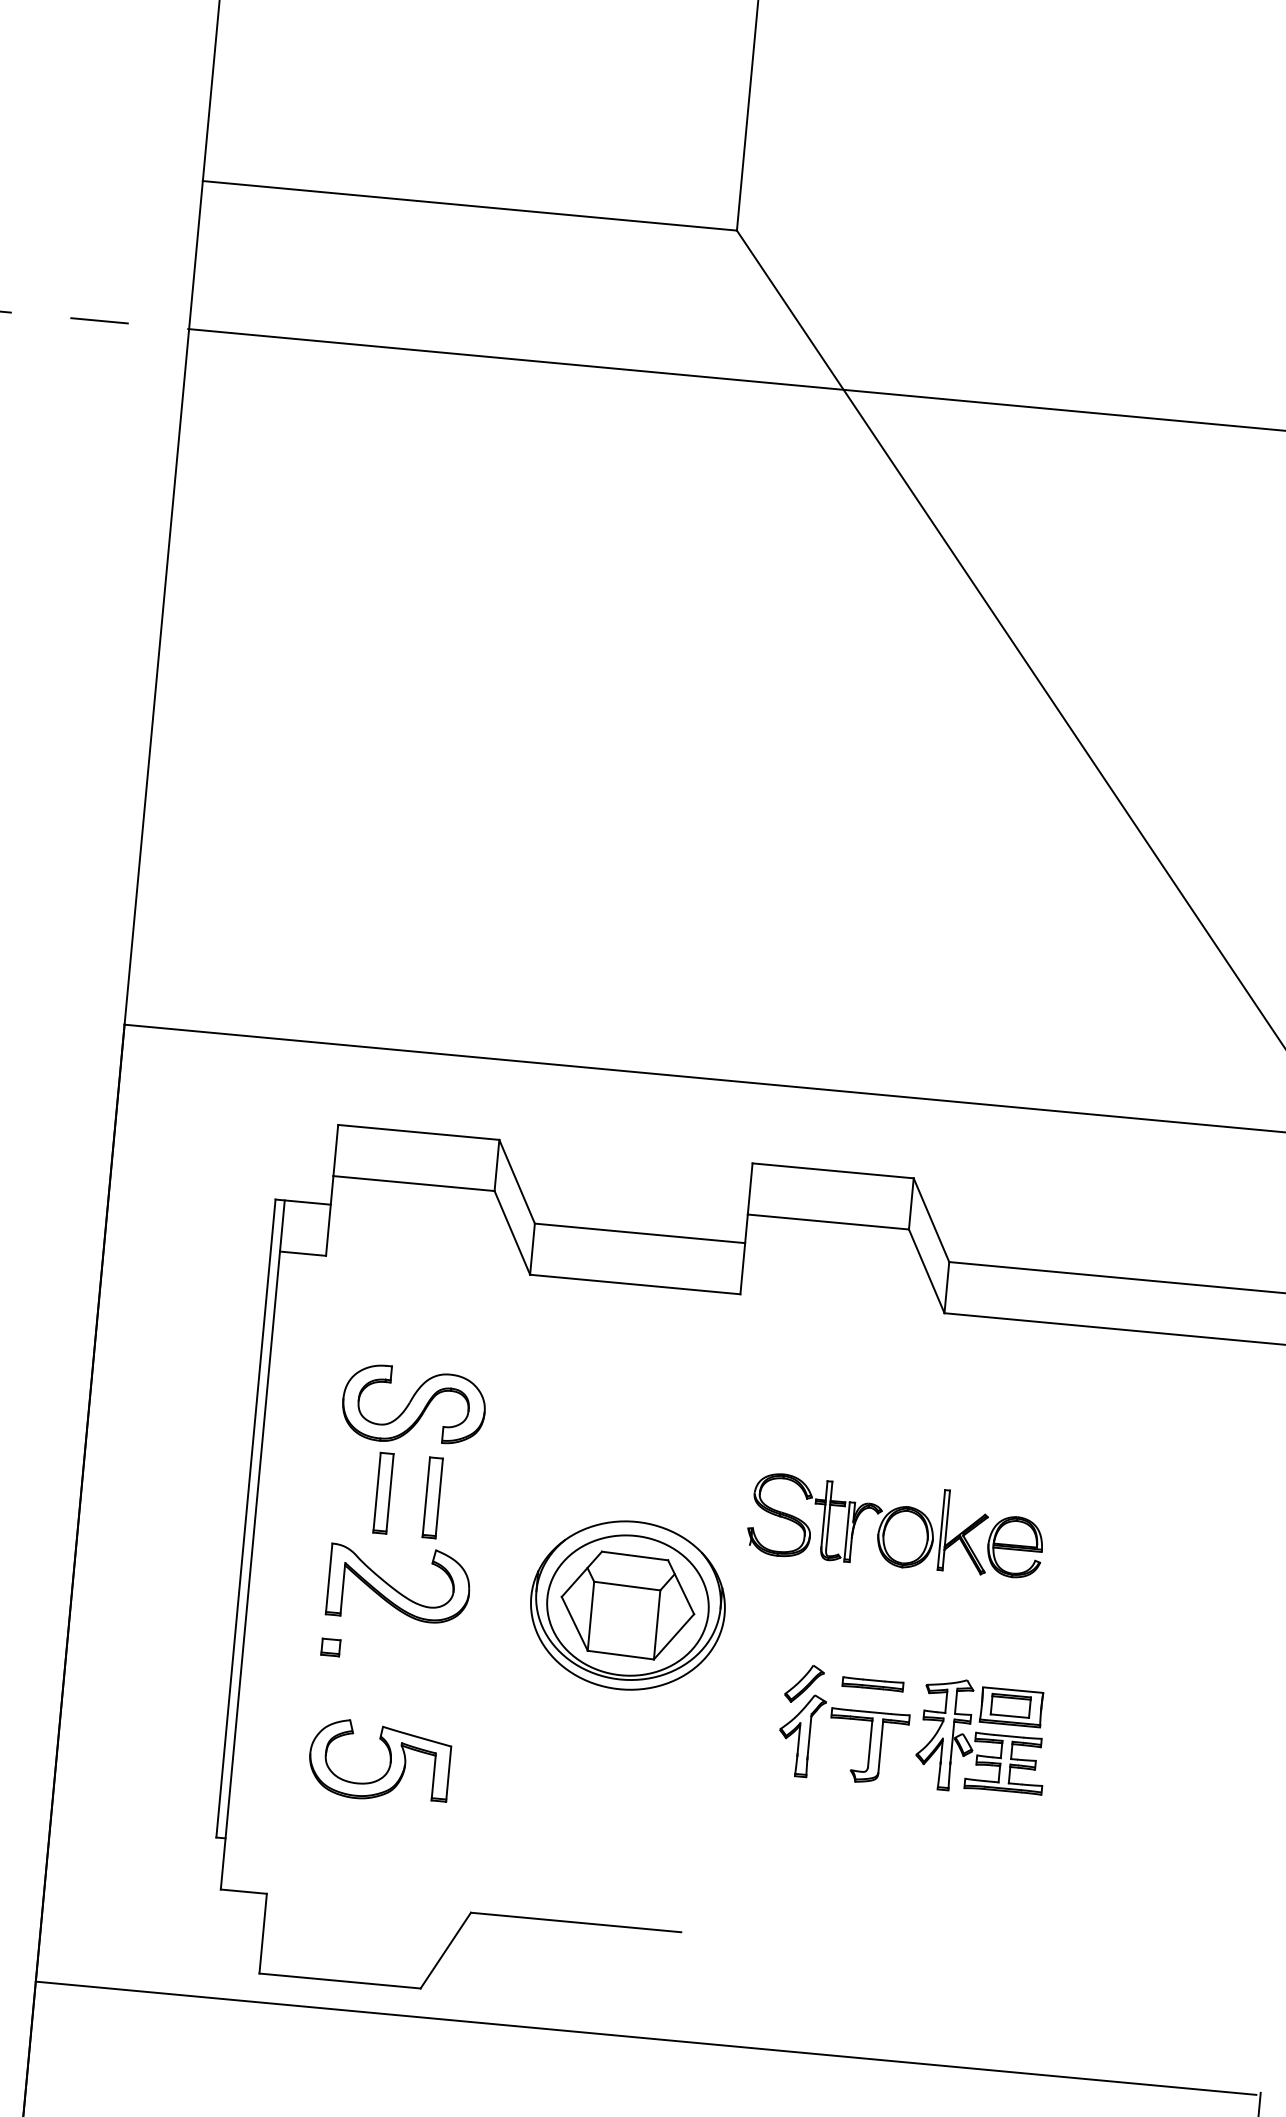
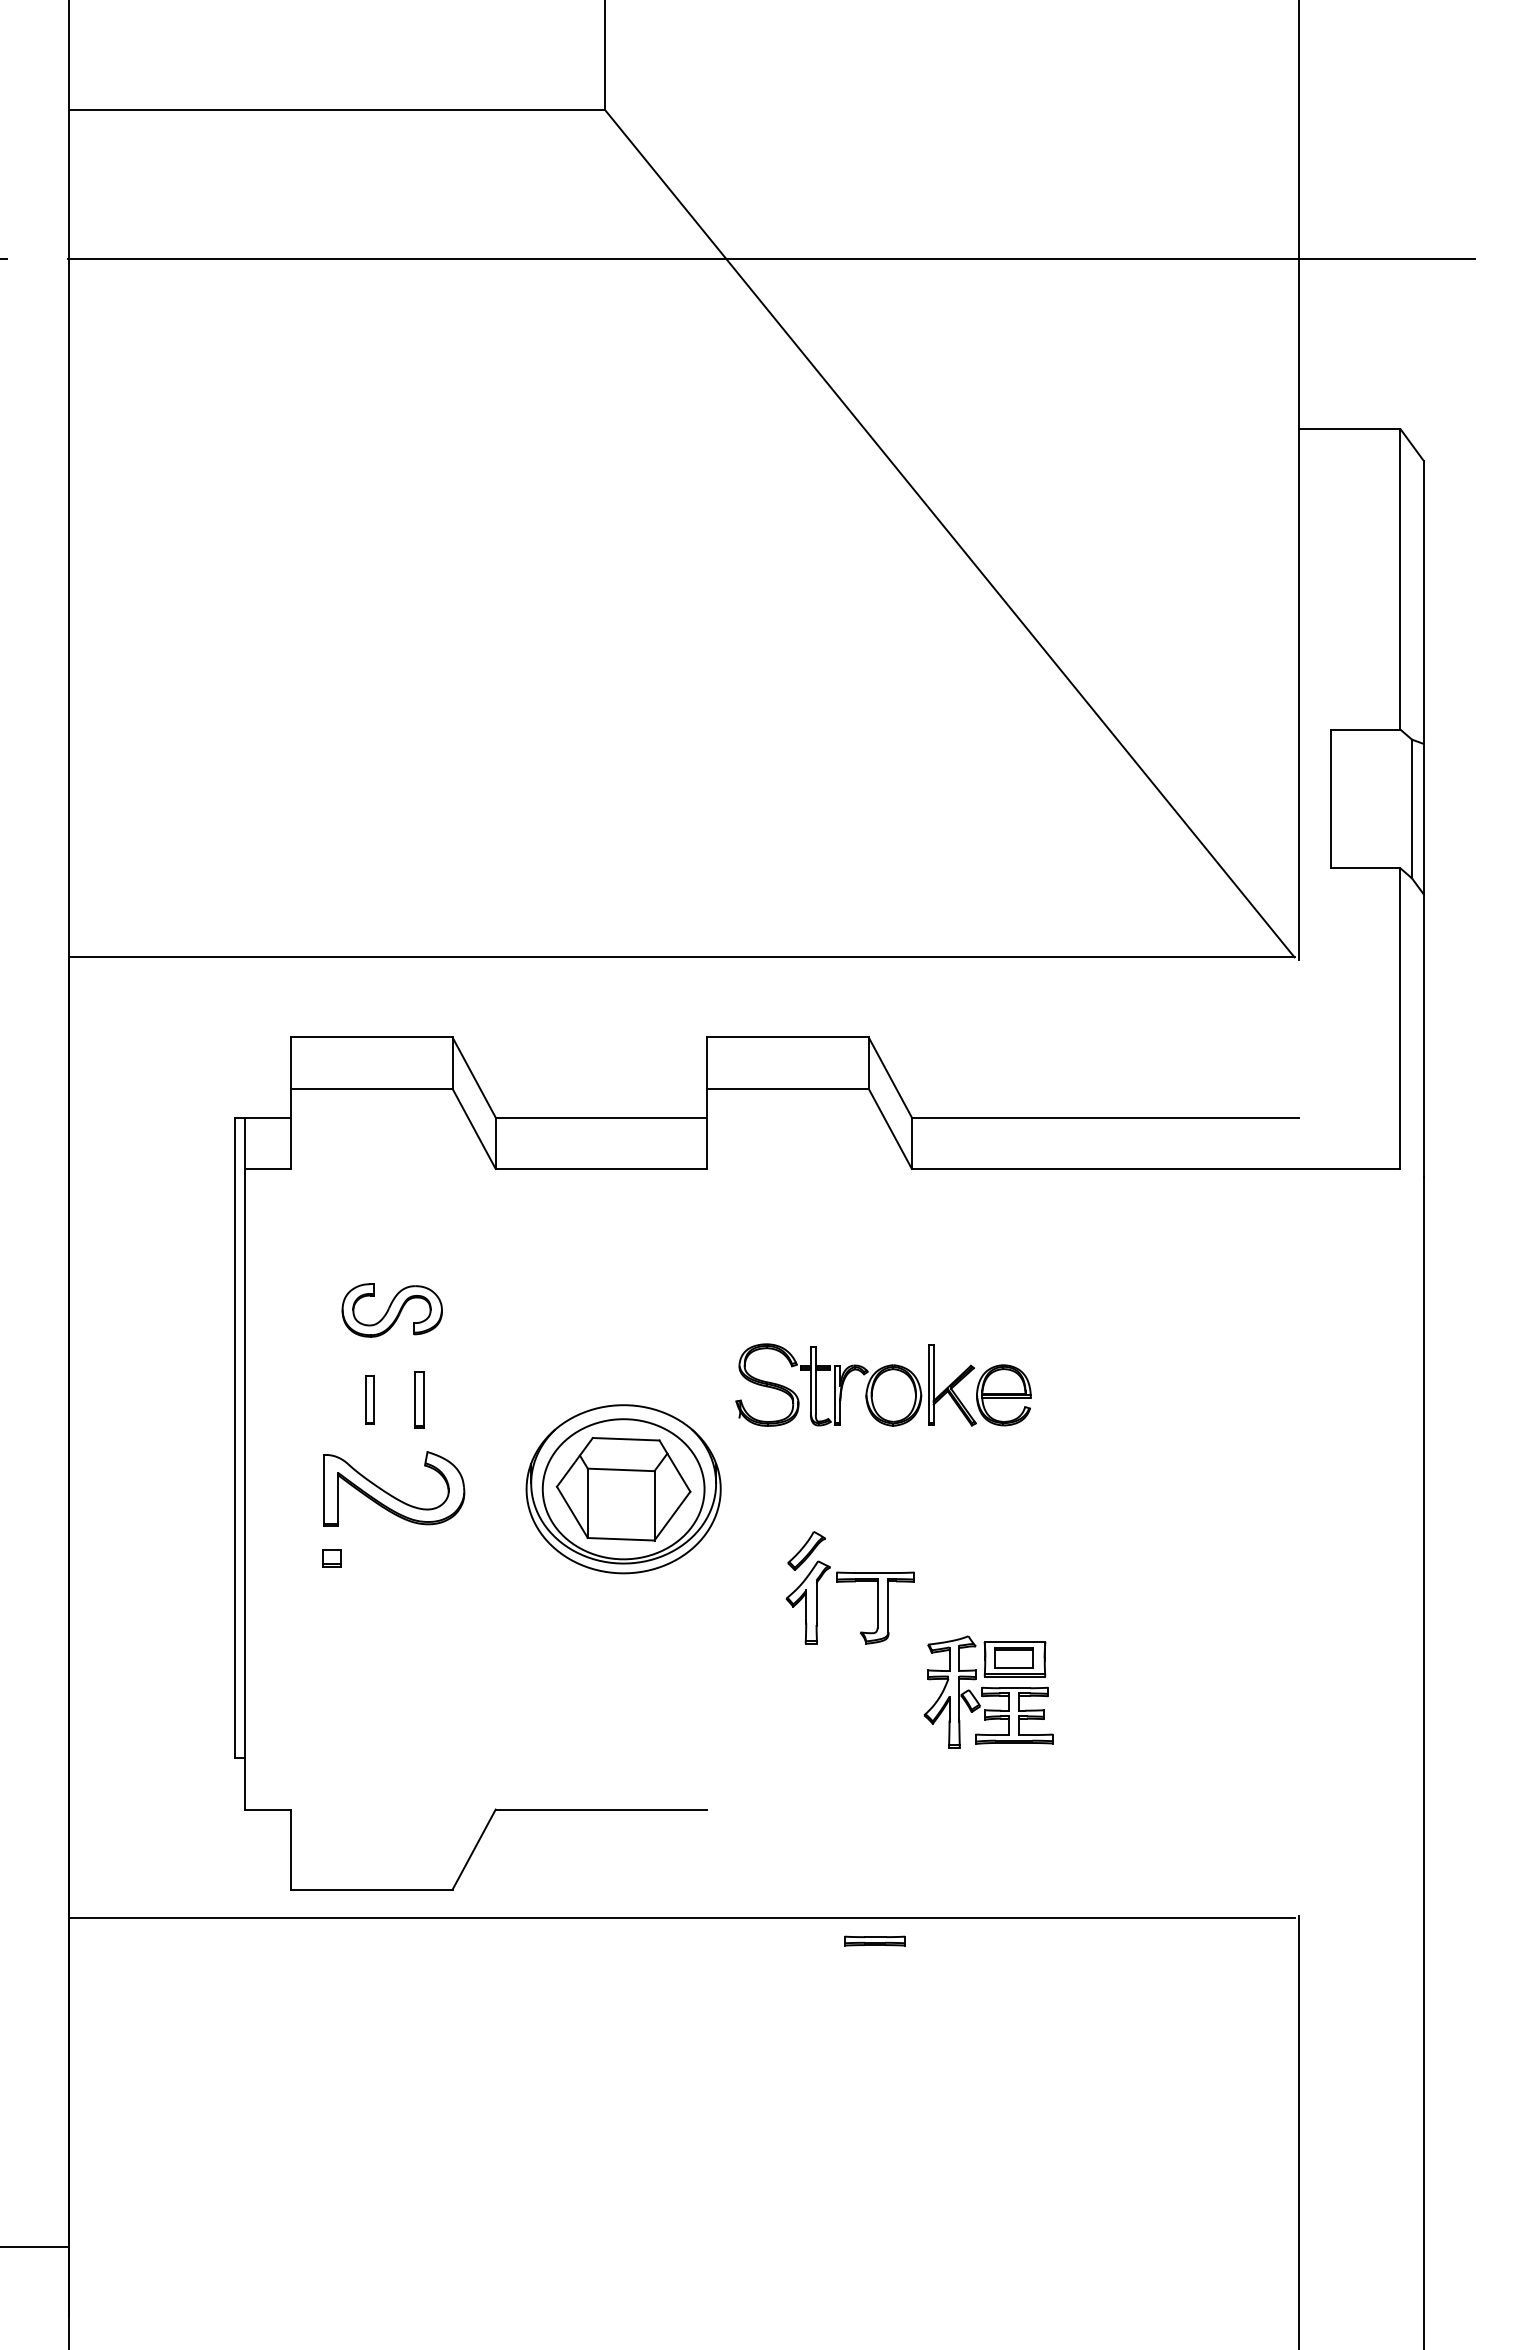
part: (414, 1406) -> (392, 1310), size x0.7
part: (383, 1492) -> (369, 1399), size x0.6
part: (432, 1497) -> (419, 1399), size x0.7
part: (872, 1683) -> (874, 1940), moved
part: (982, 1737) -> (988, 1691), moved
part: (389, 1759) -> (400, 1664), removed

